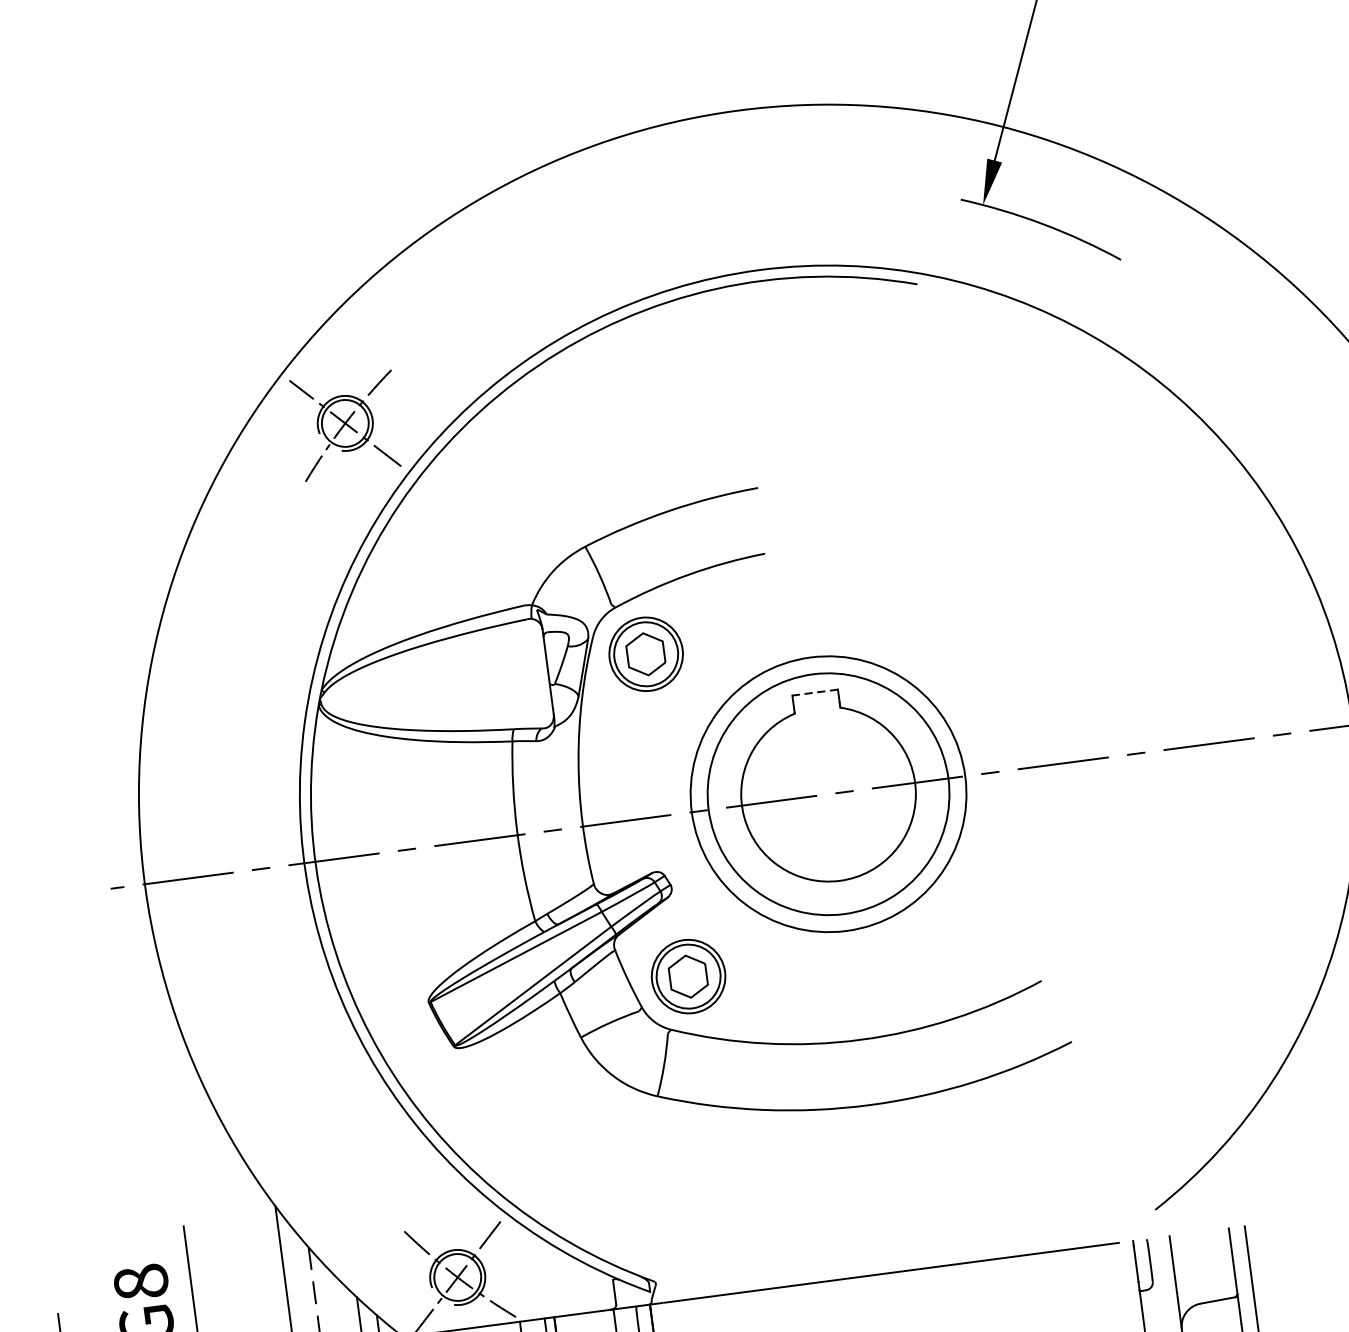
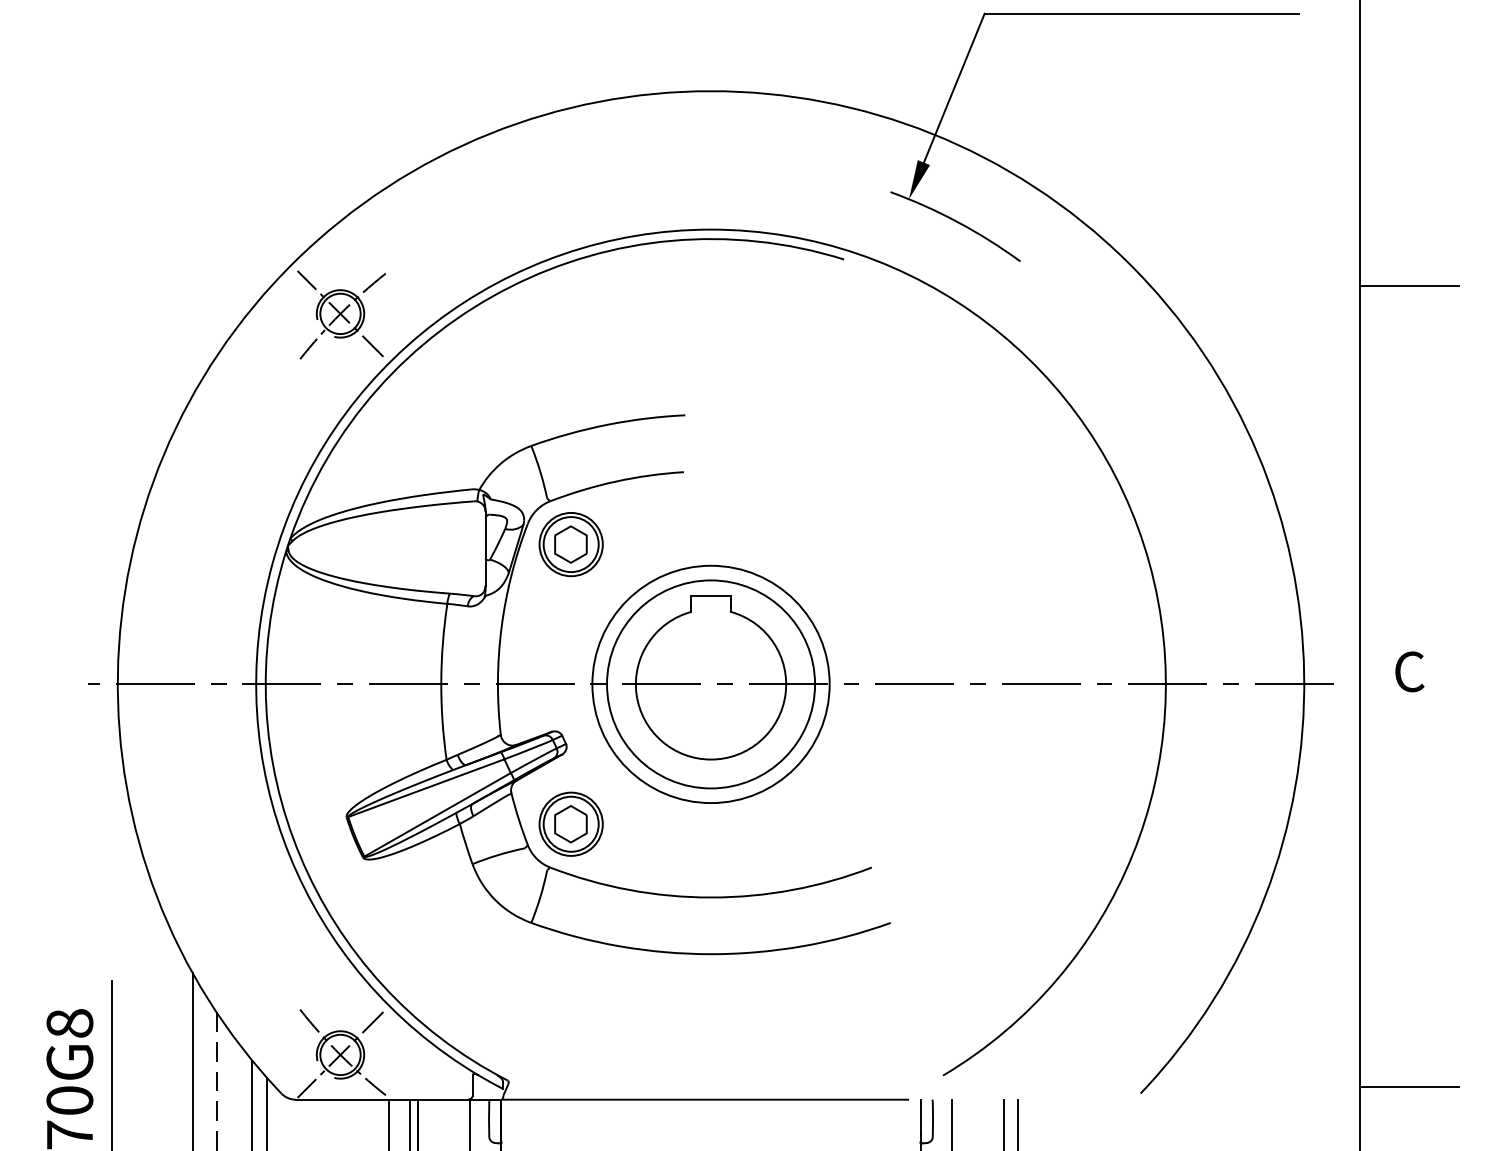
line: (815, 692) -> (711, 596), dashed -> solid

